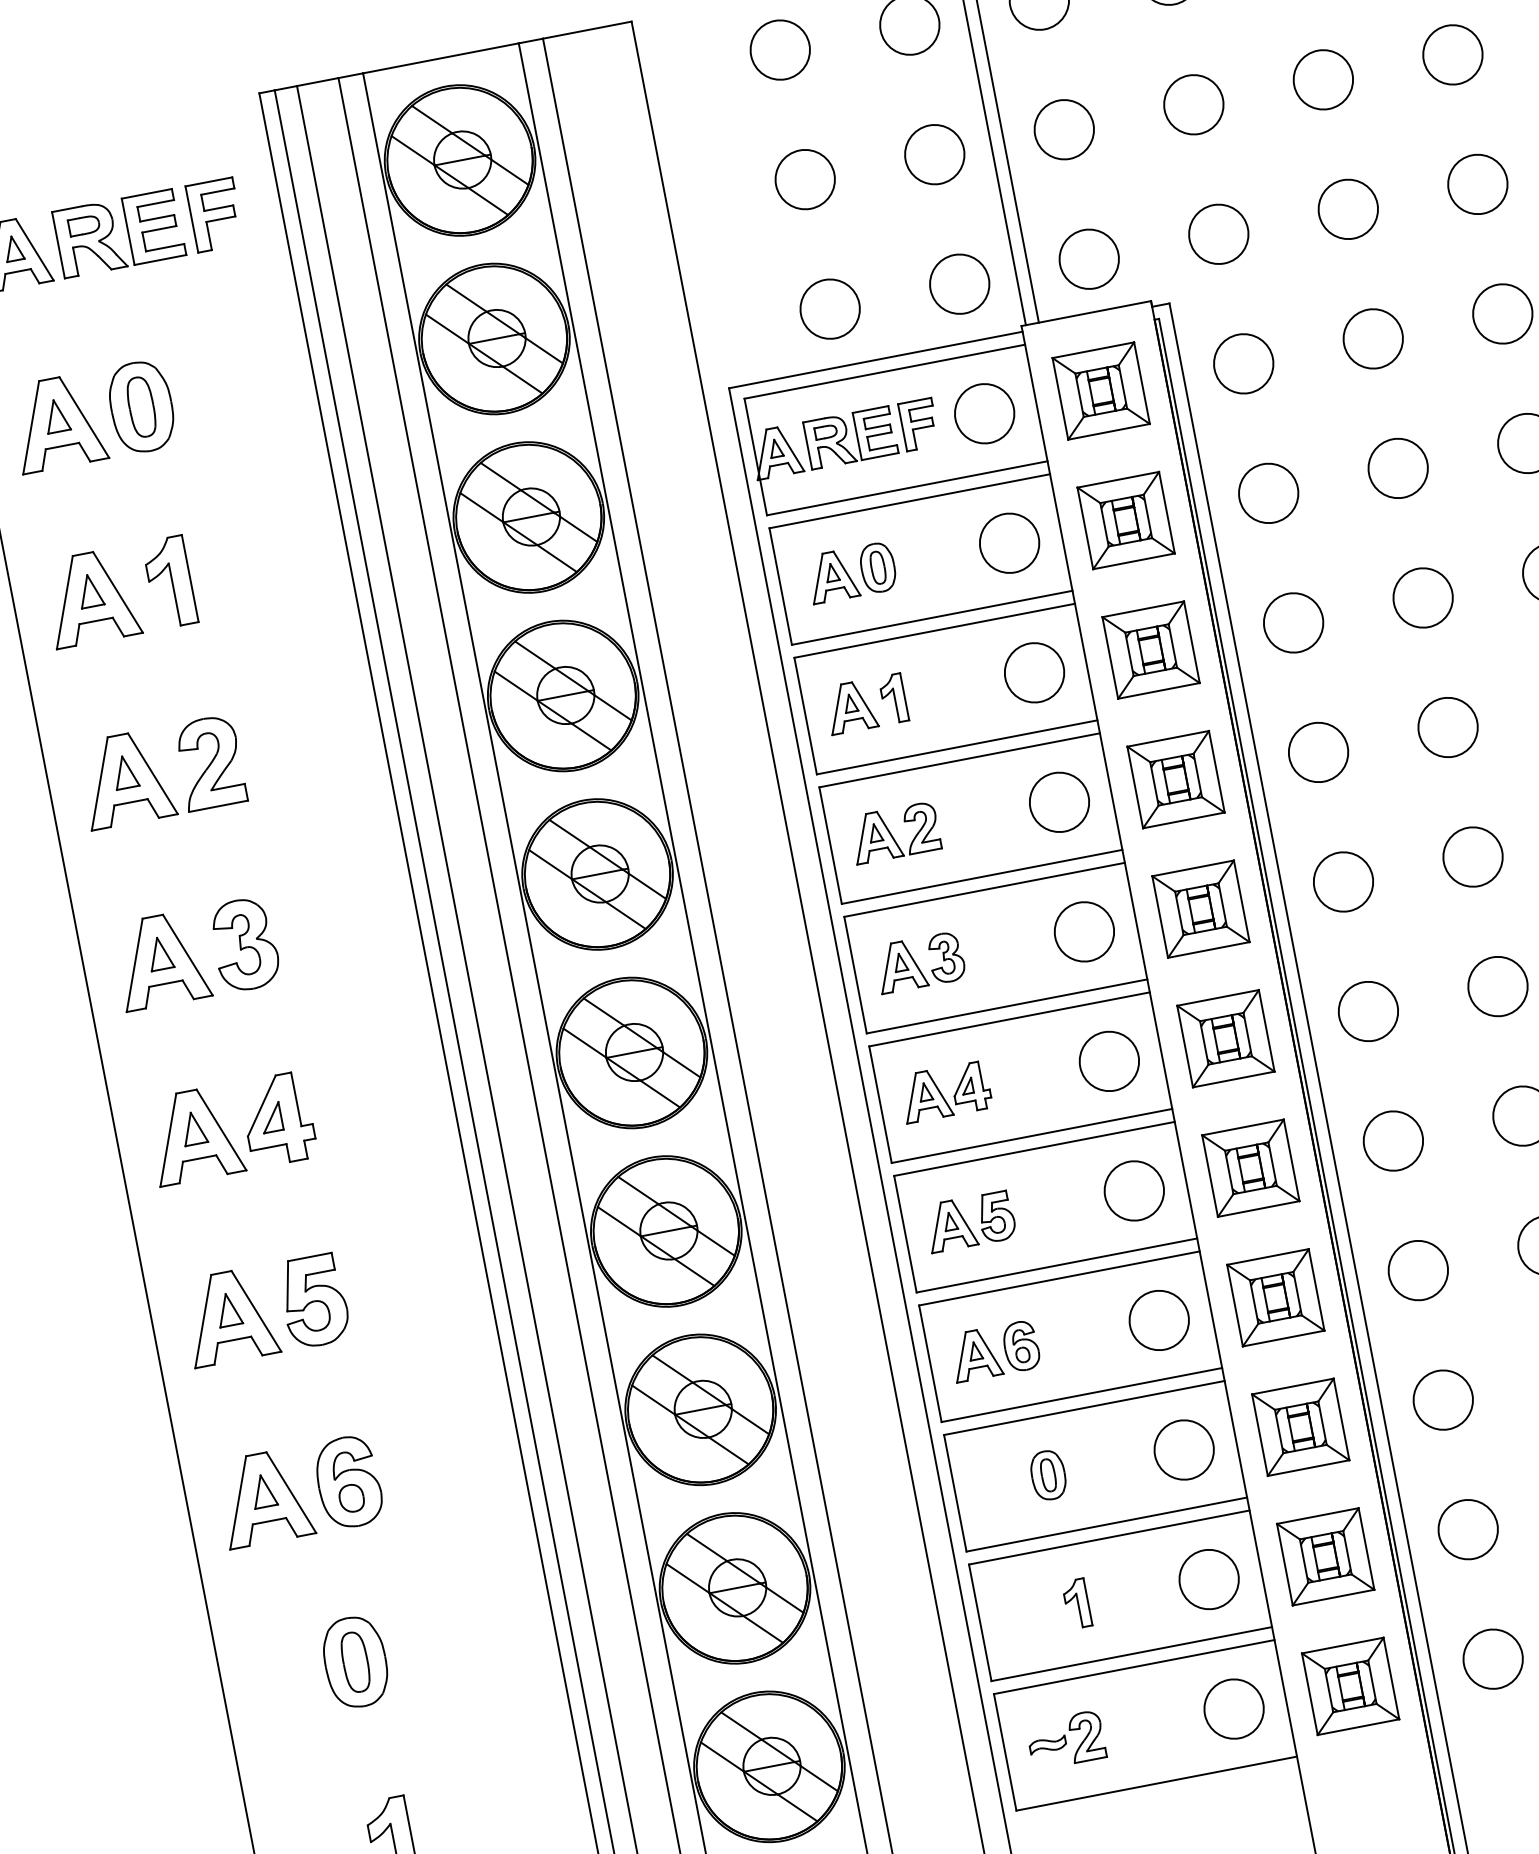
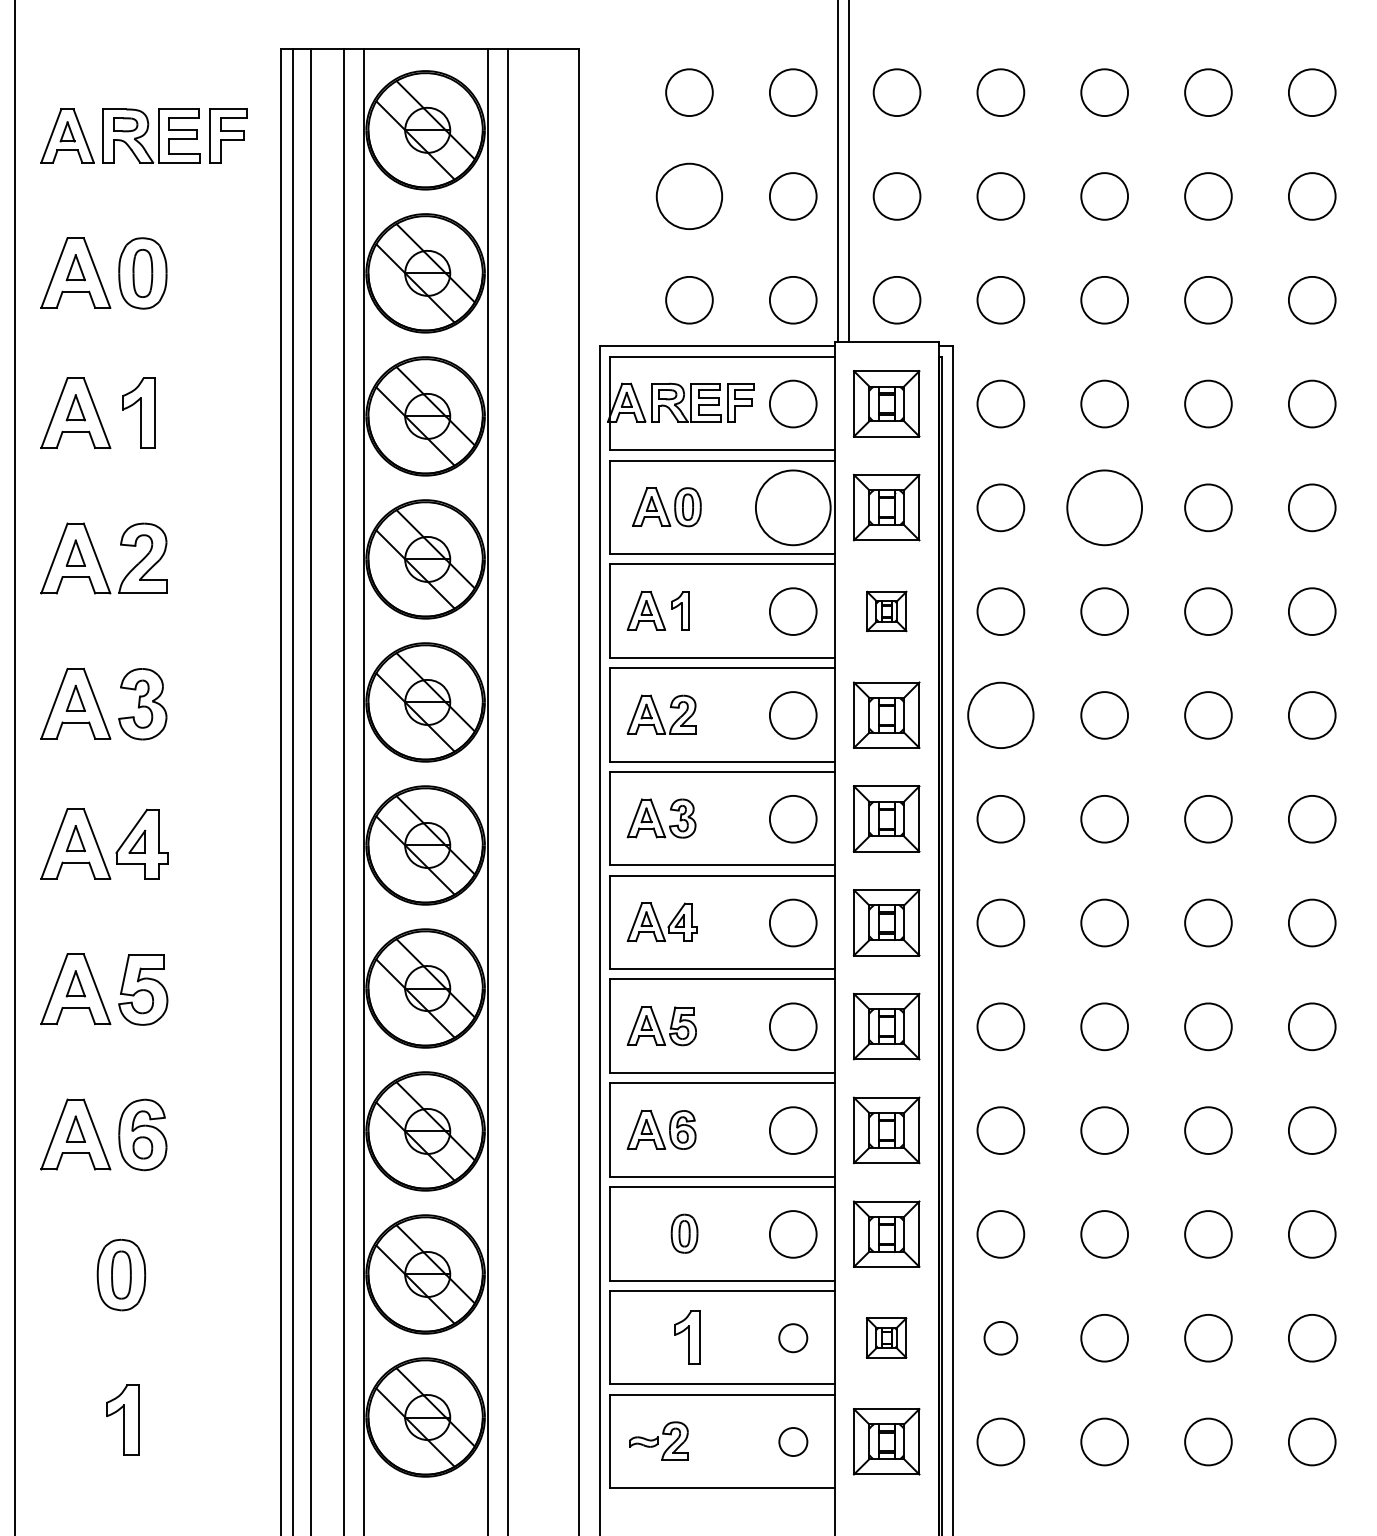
circle: (805, 179) -> (689, 196), size x1.4
circle: (1397, 468) -> (1104, 507), size x1.6
circle: (1008, 543) -> (792, 507), size x1.6
part: (1150, 650) -> (886, 611), size x0.6
circle: (1318, 752) -> (1000, 715), size x1.4
circle: (1467, 1530) -> (1000, 1338), size x0.7
part: (1325, 1556) -> (886, 1337), size x0.6
circle: (1208, 1578) -> (792, 1337), size x0.6
part: (1076, 1602) -> (687, 1336), size x1.4
circle: (1234, 1708) -> (793, 1441), size x0.6

